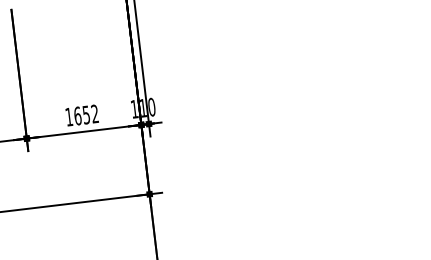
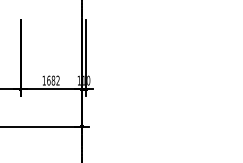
text: (86, 114) -> (53, 80), 1652 -> 1682

